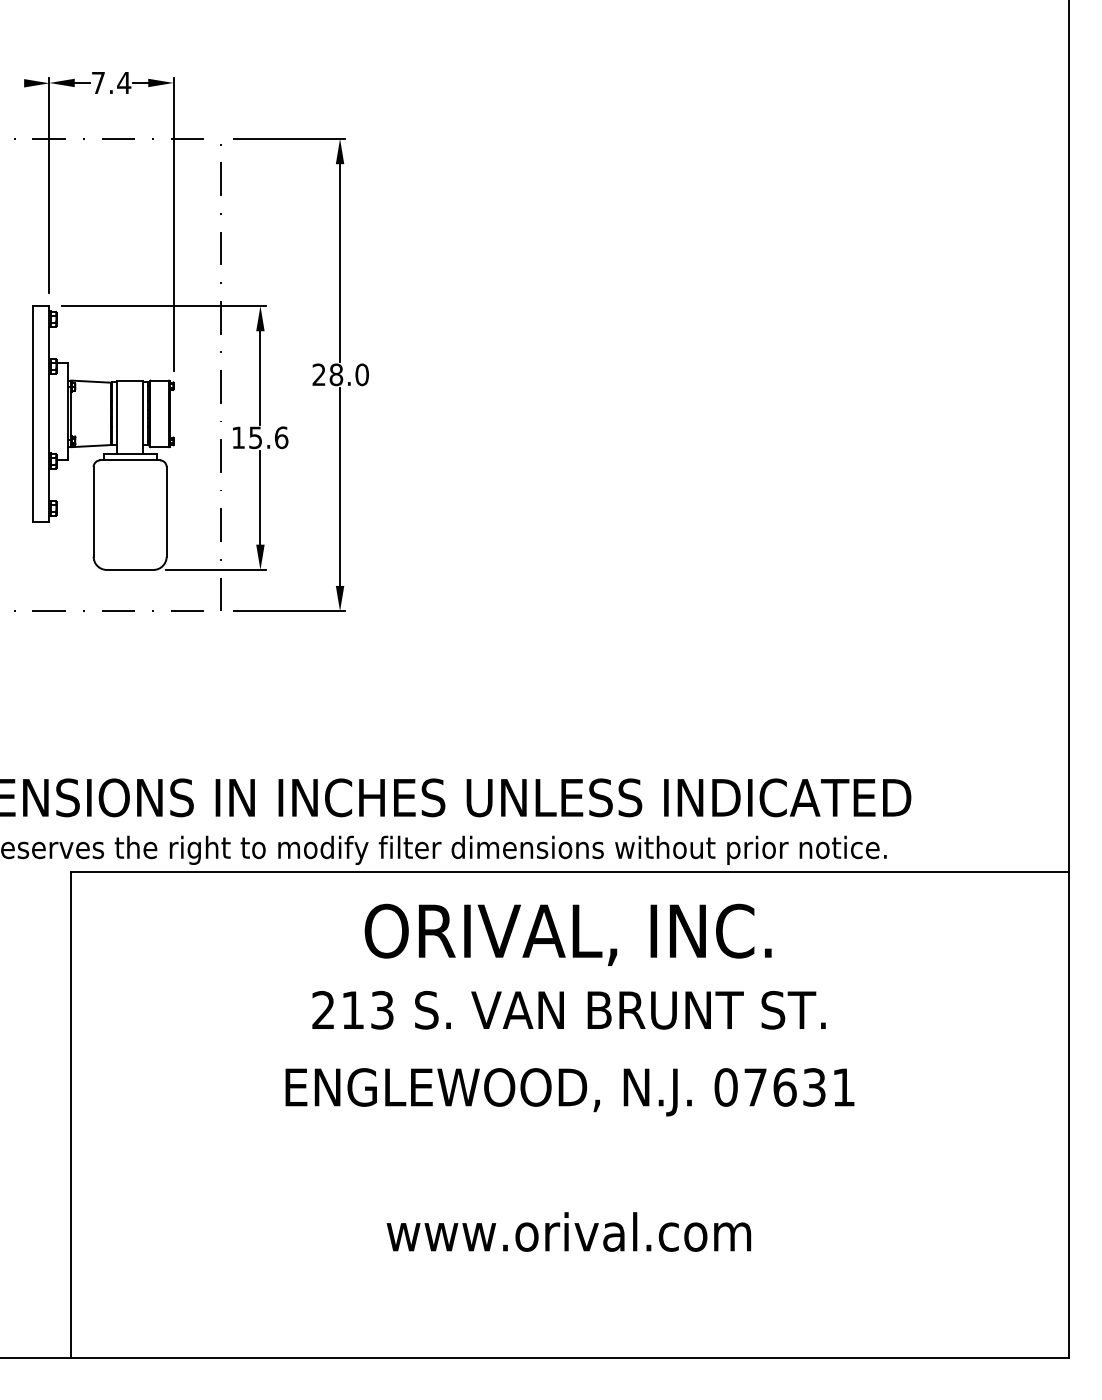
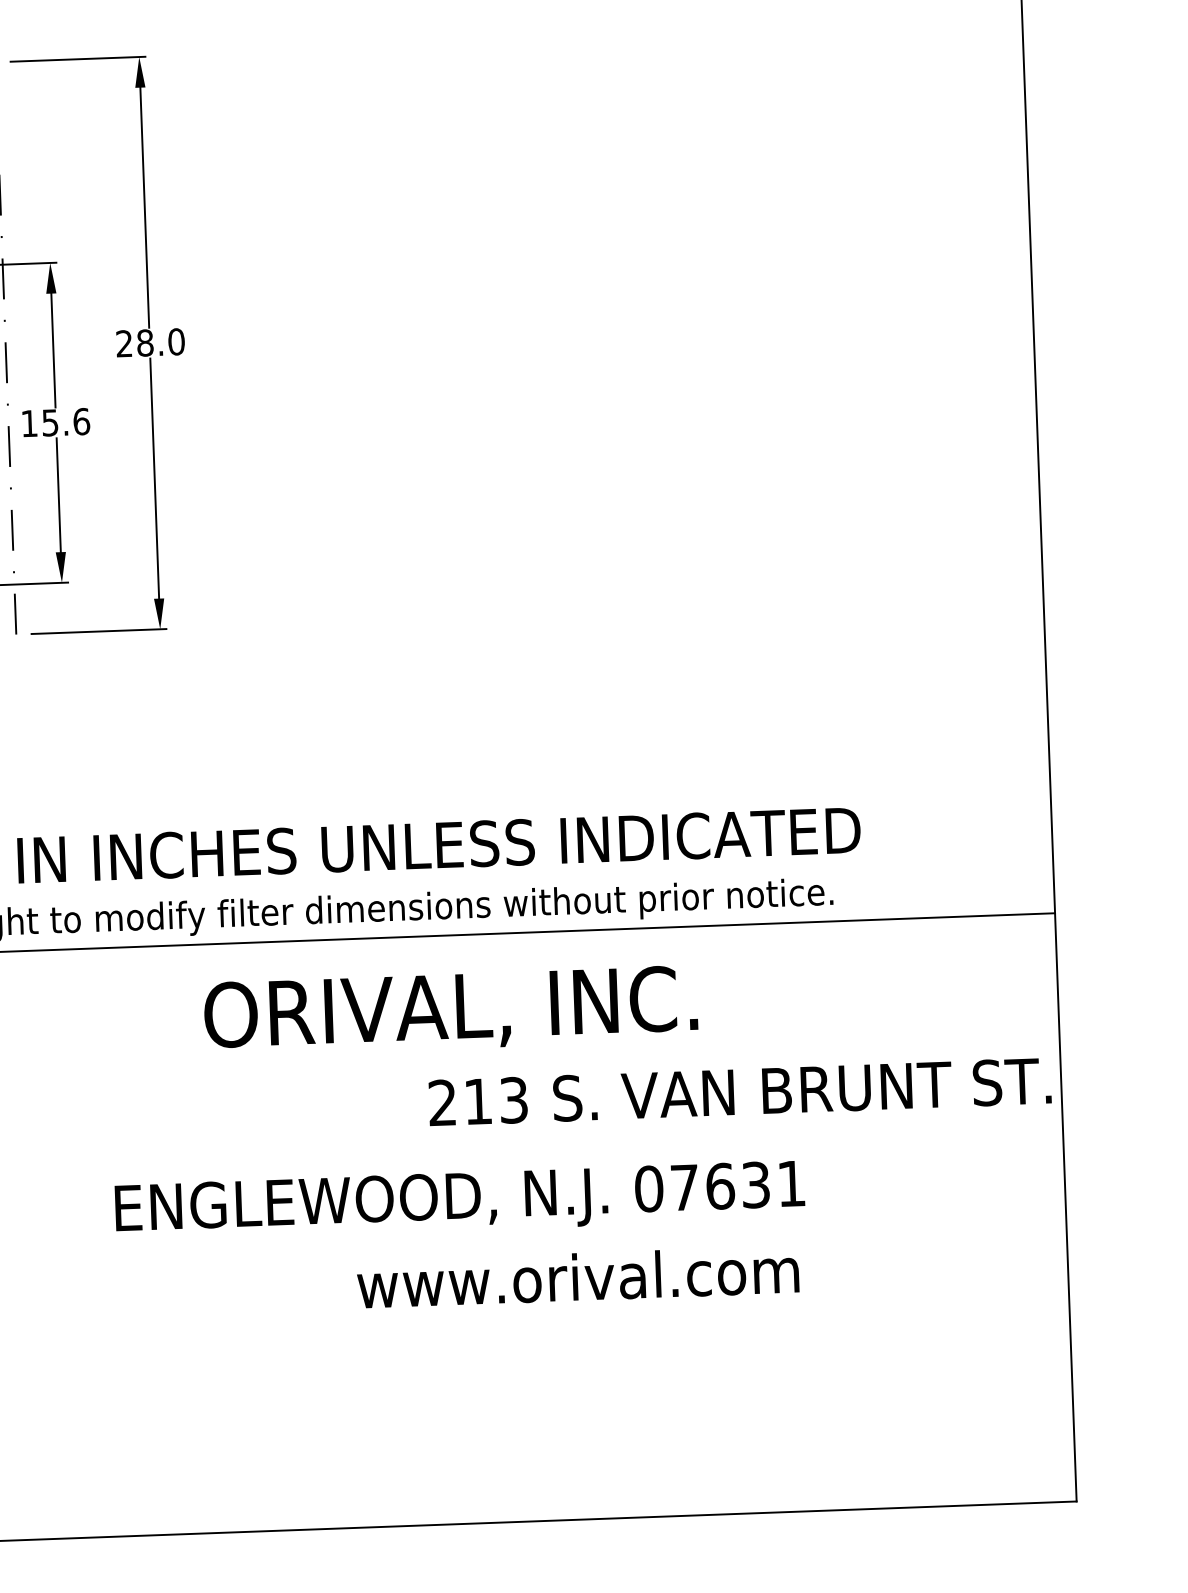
text: (568, 1010) -> (739, 1092), moved
text: (568, 1231) -> (577, 1276), moved

